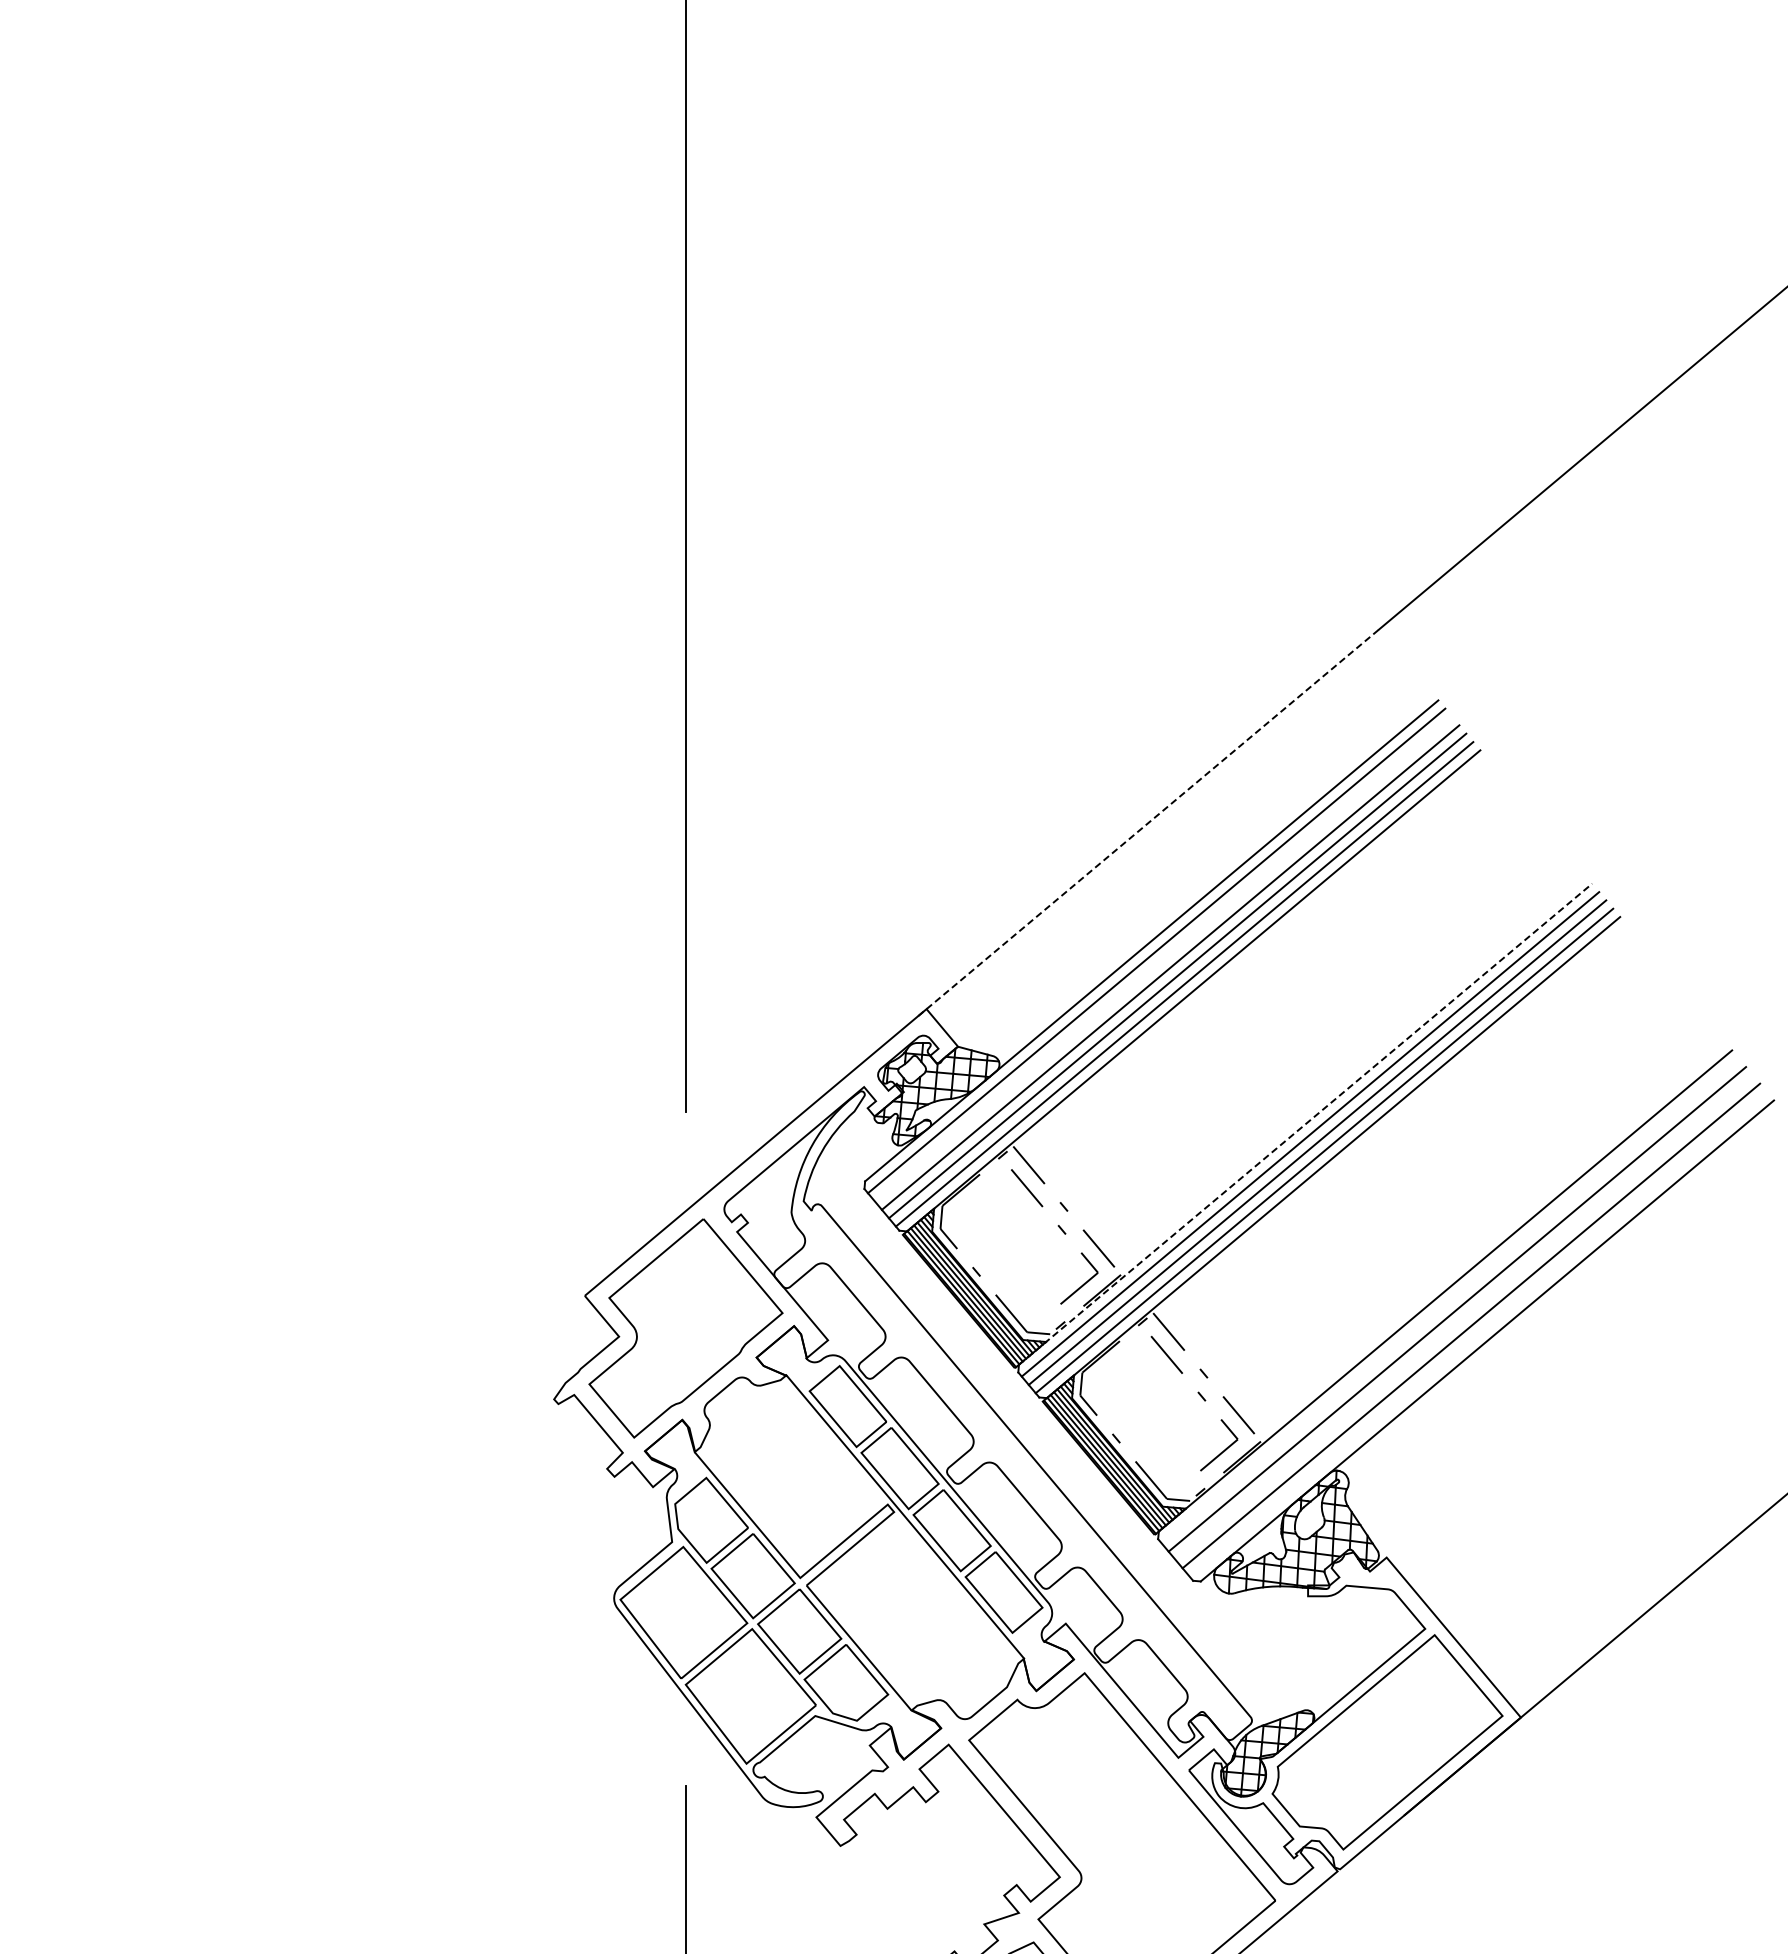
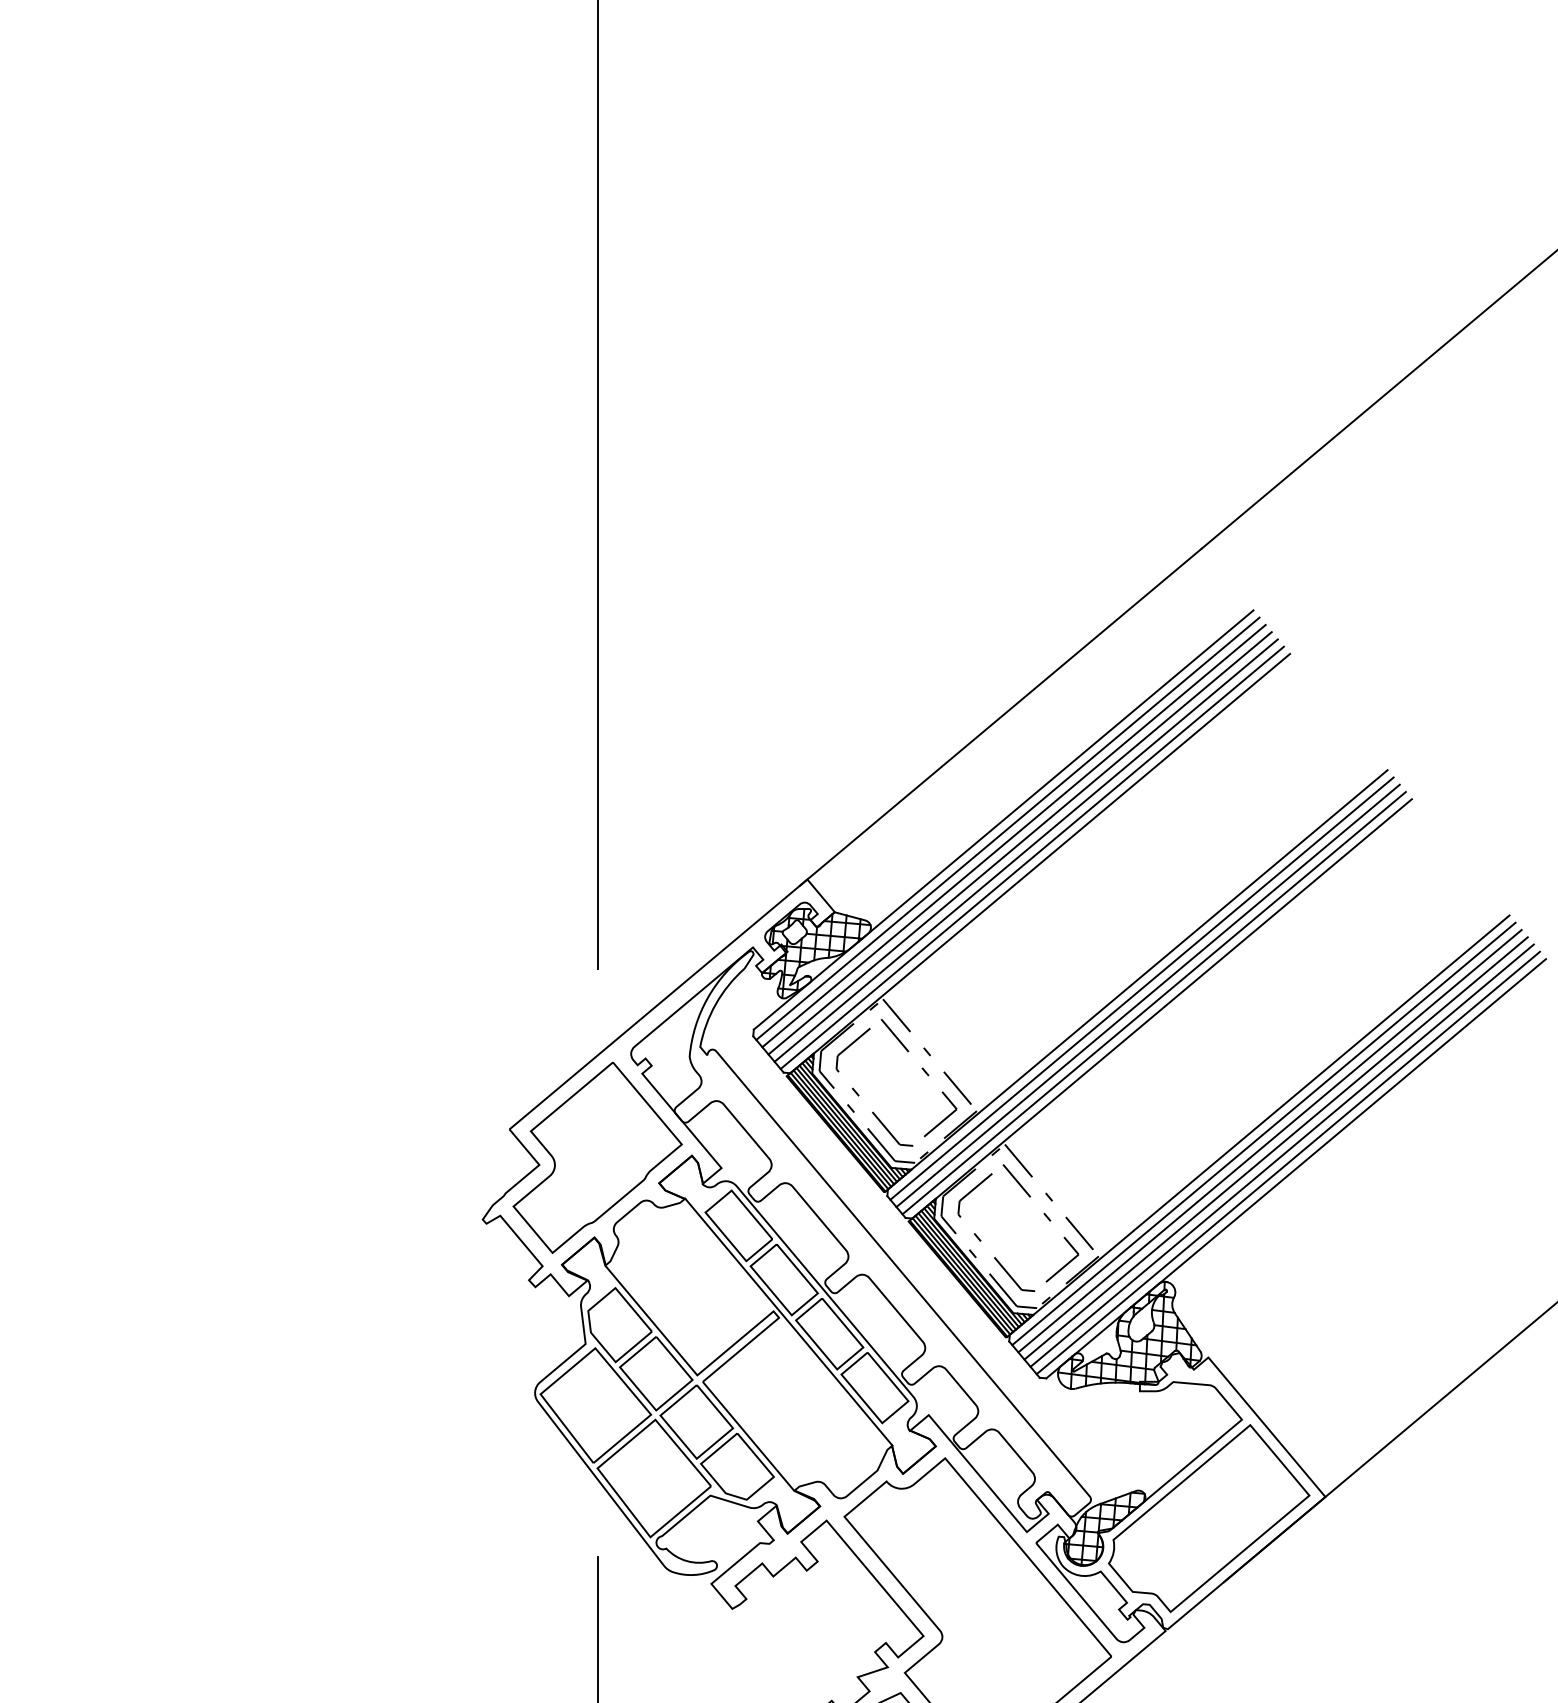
line: (1148, 822) -> (1000, 716), dashed -> solid
line: (1163, 959) -> (1013, 836), added
line: (1305, 1123) -> (1137, 979), dashed -> solid
part: (986, 1256) -> (859, 1095), added
line: (1450, 1300) -> (1264, 1133), added
line: (1464, 1317) -> (1276, 1148), added
line: (1478, 1334) -> (1288, 1163), added
part: (1126, 1423) -> (981, 1240), added

